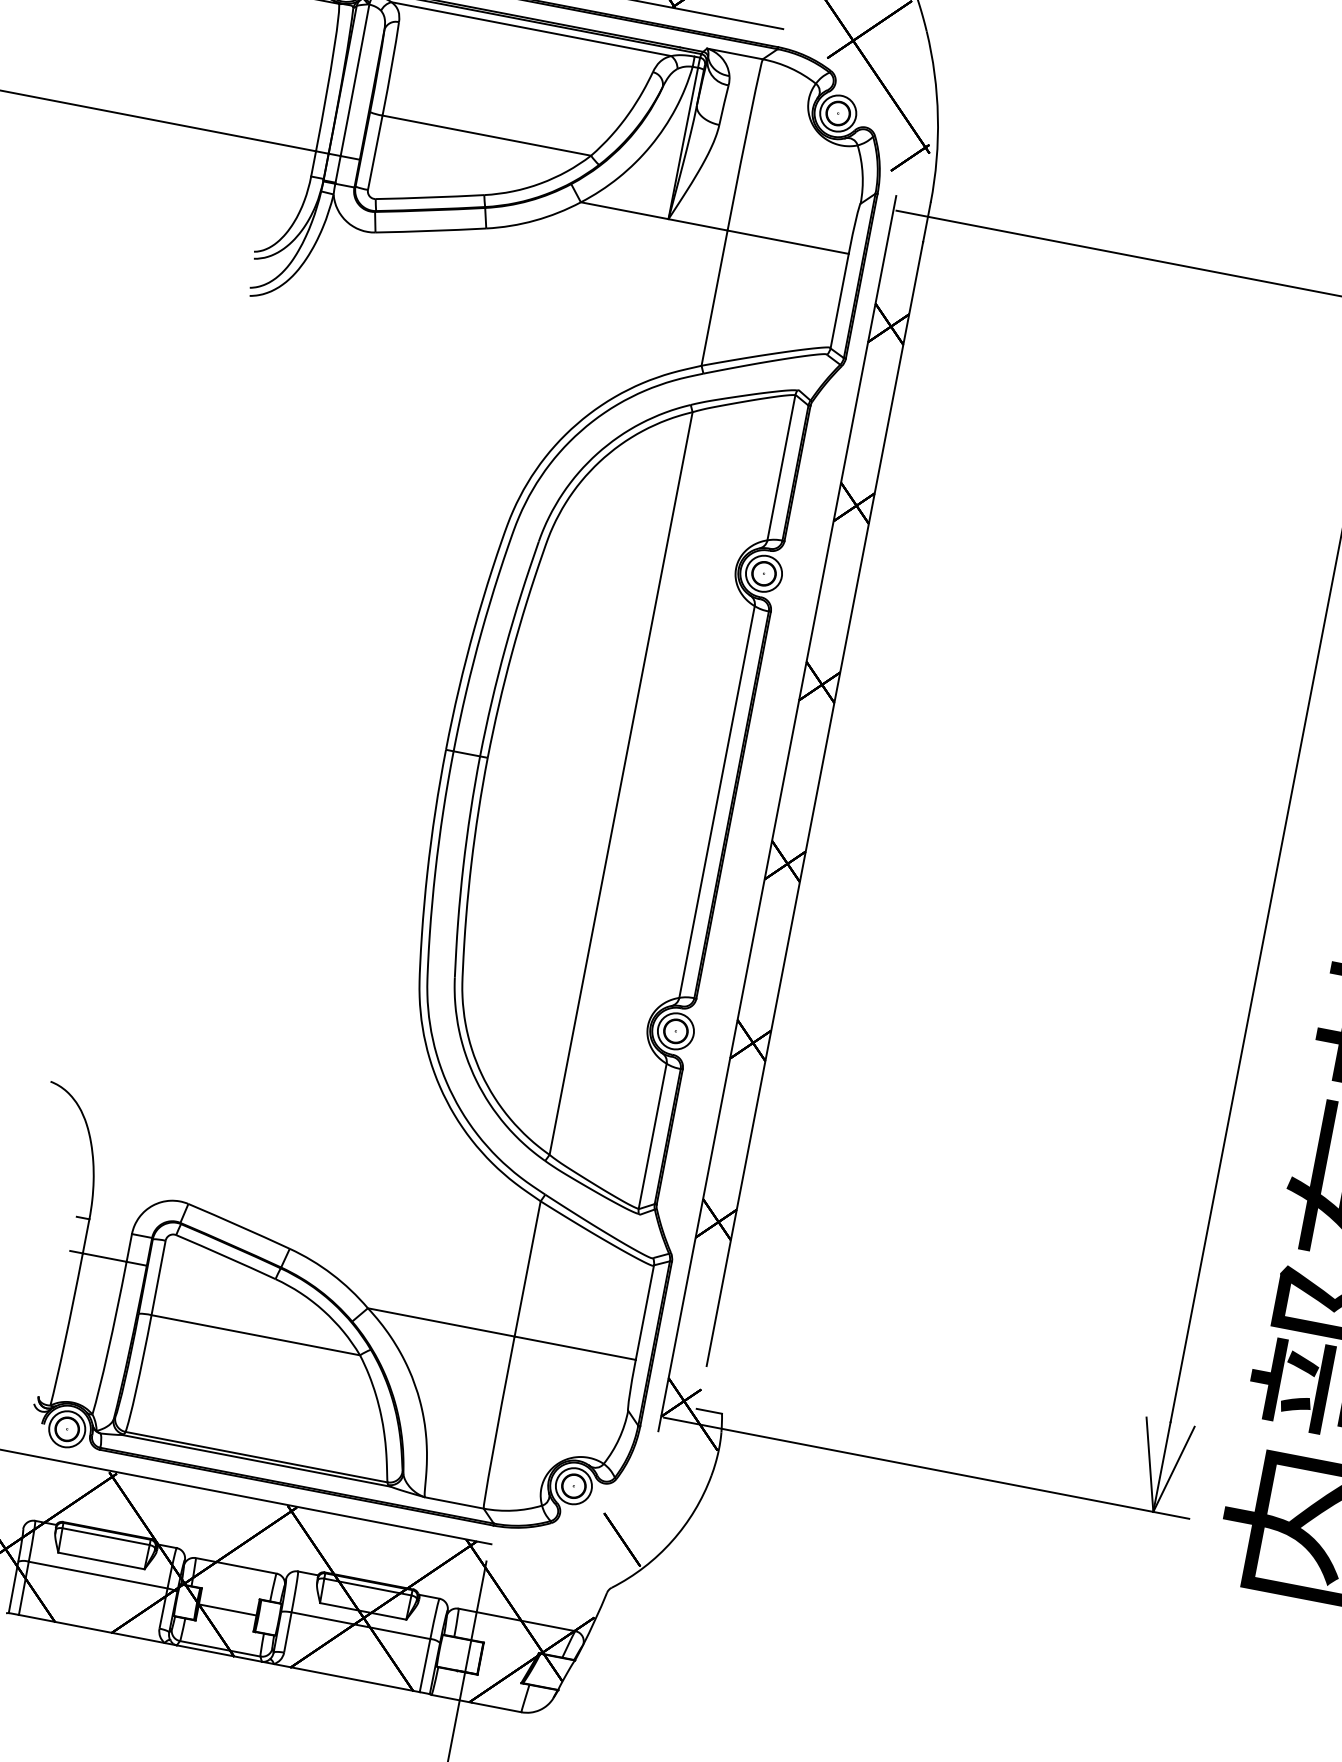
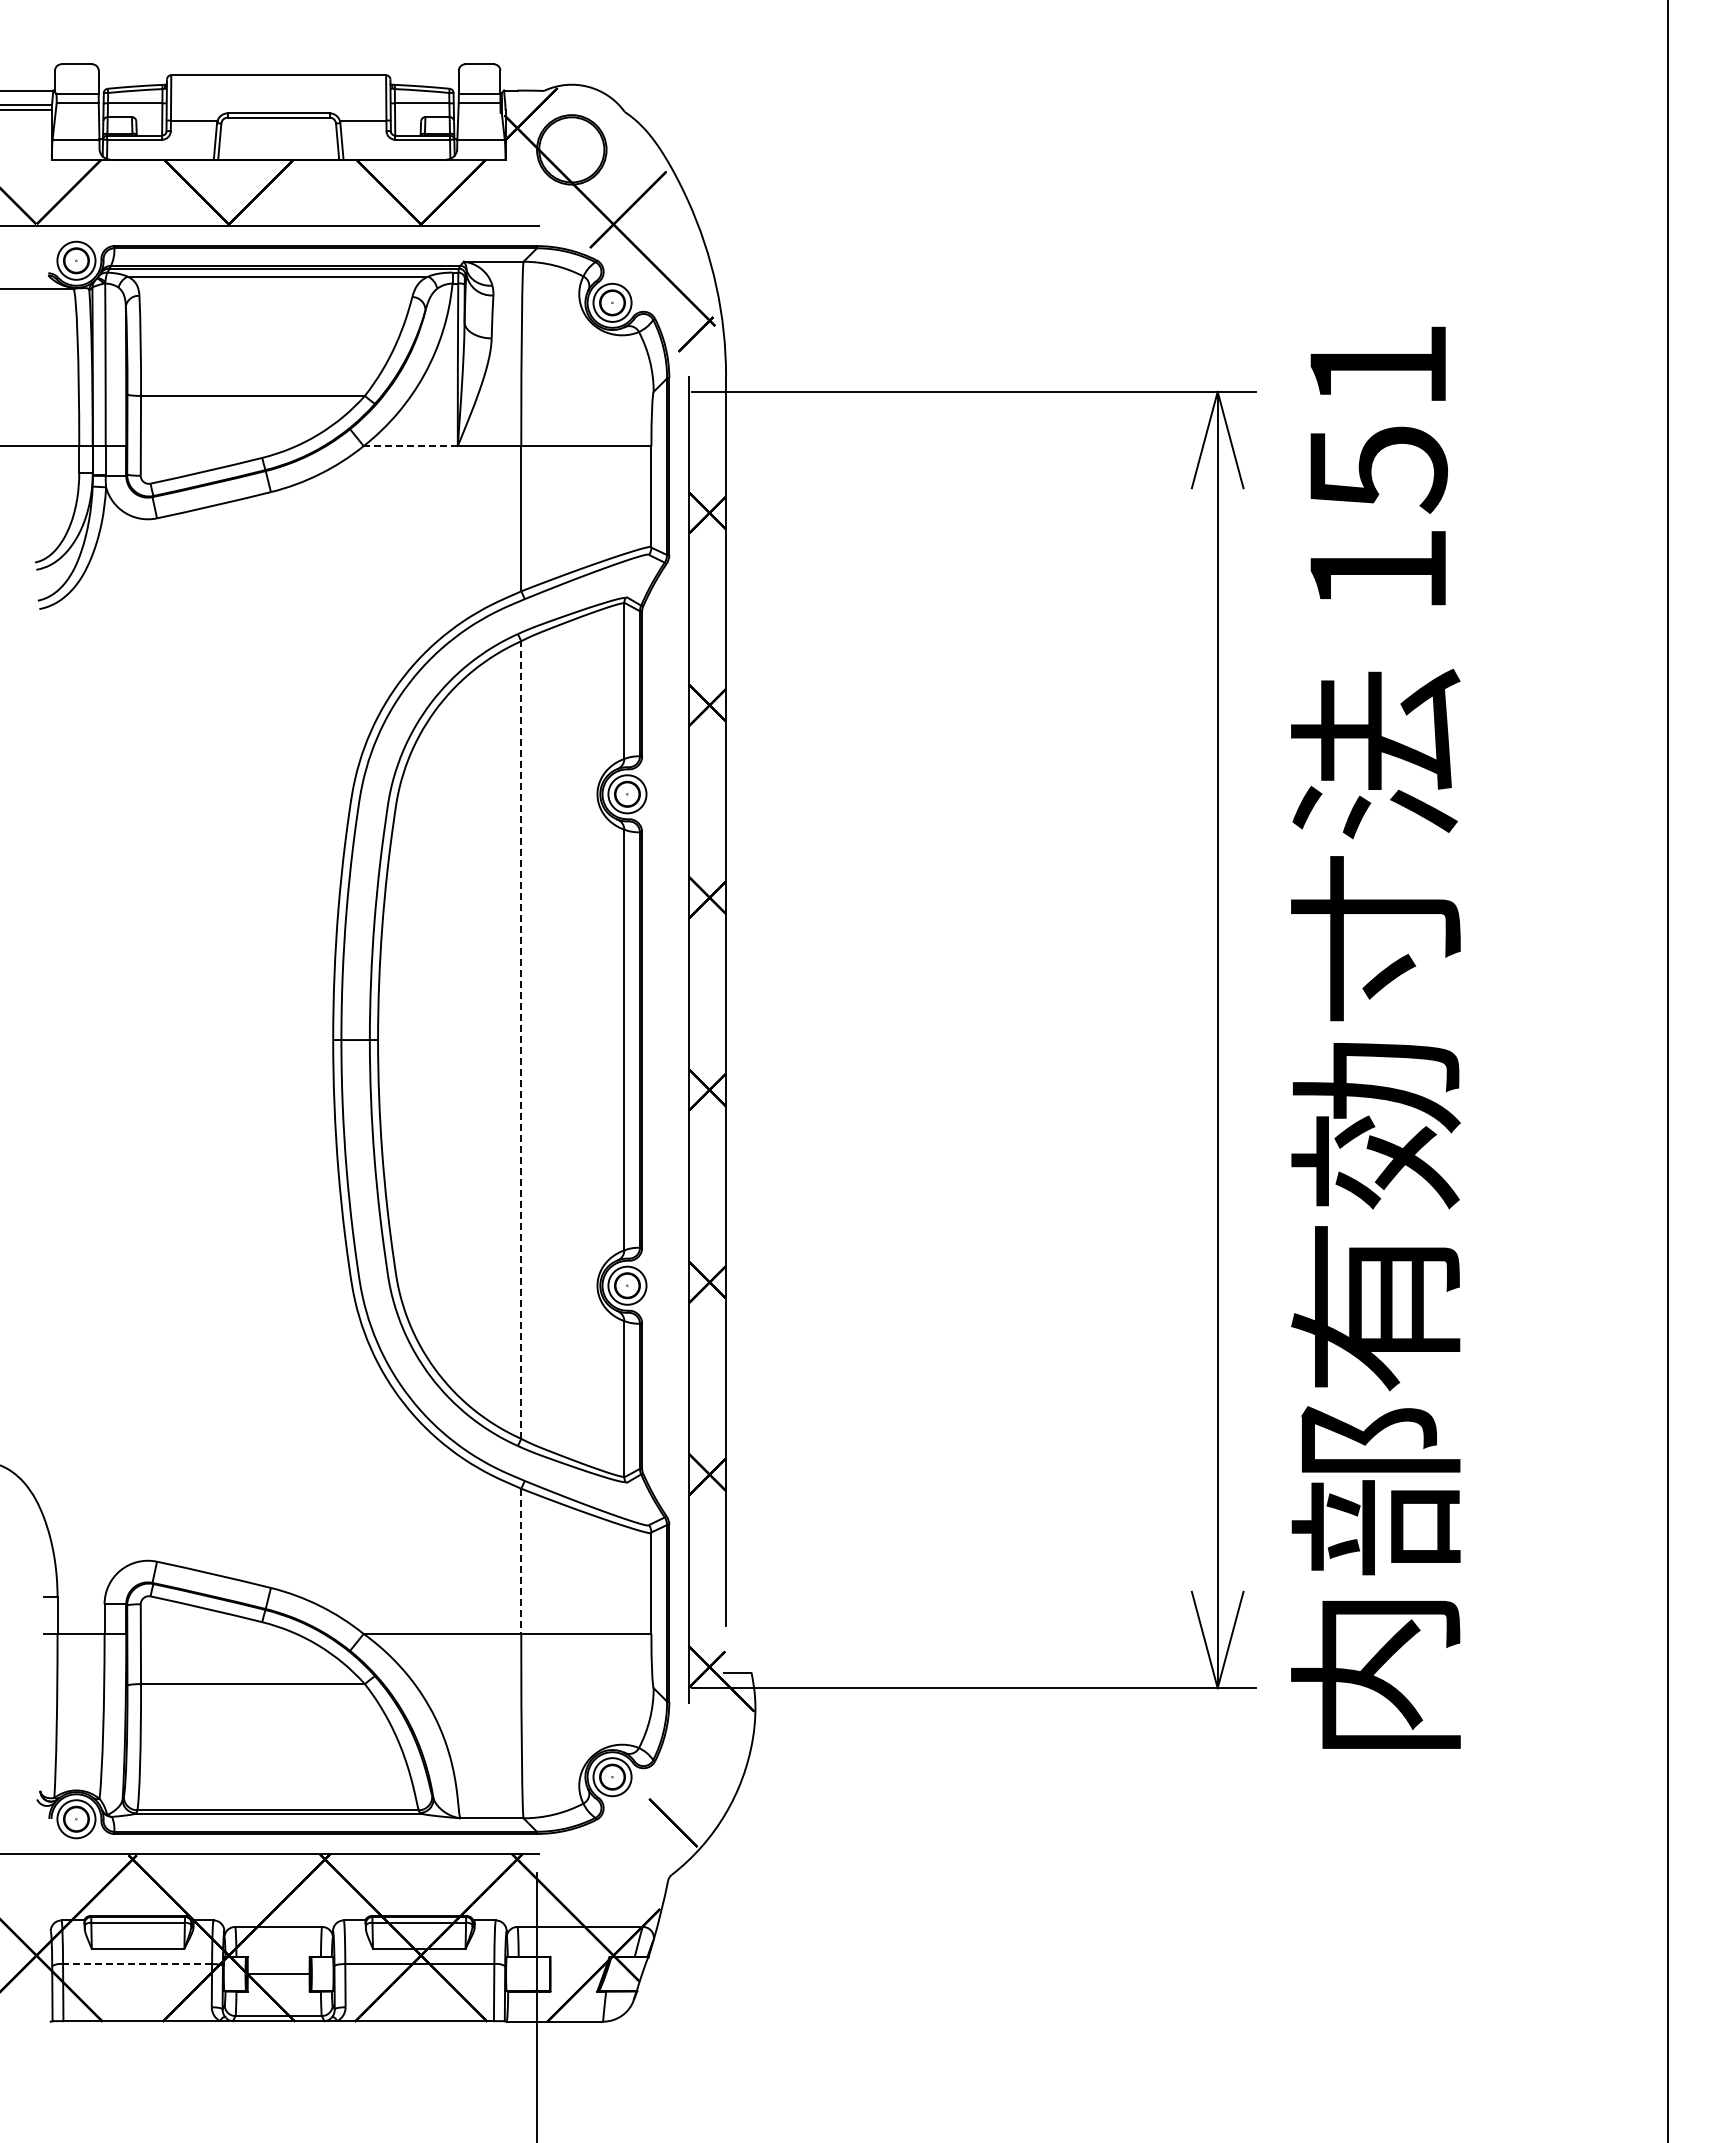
line: (624, 211) -> (410, 446), solid -> dashed
line: (621, 784) -> (521, 1040), solid -> dashed
line: (527, 1269) -> (521, 1561), solid -> dashed
line: (98, 1575) -> (137, 1964), solid -> dashed

